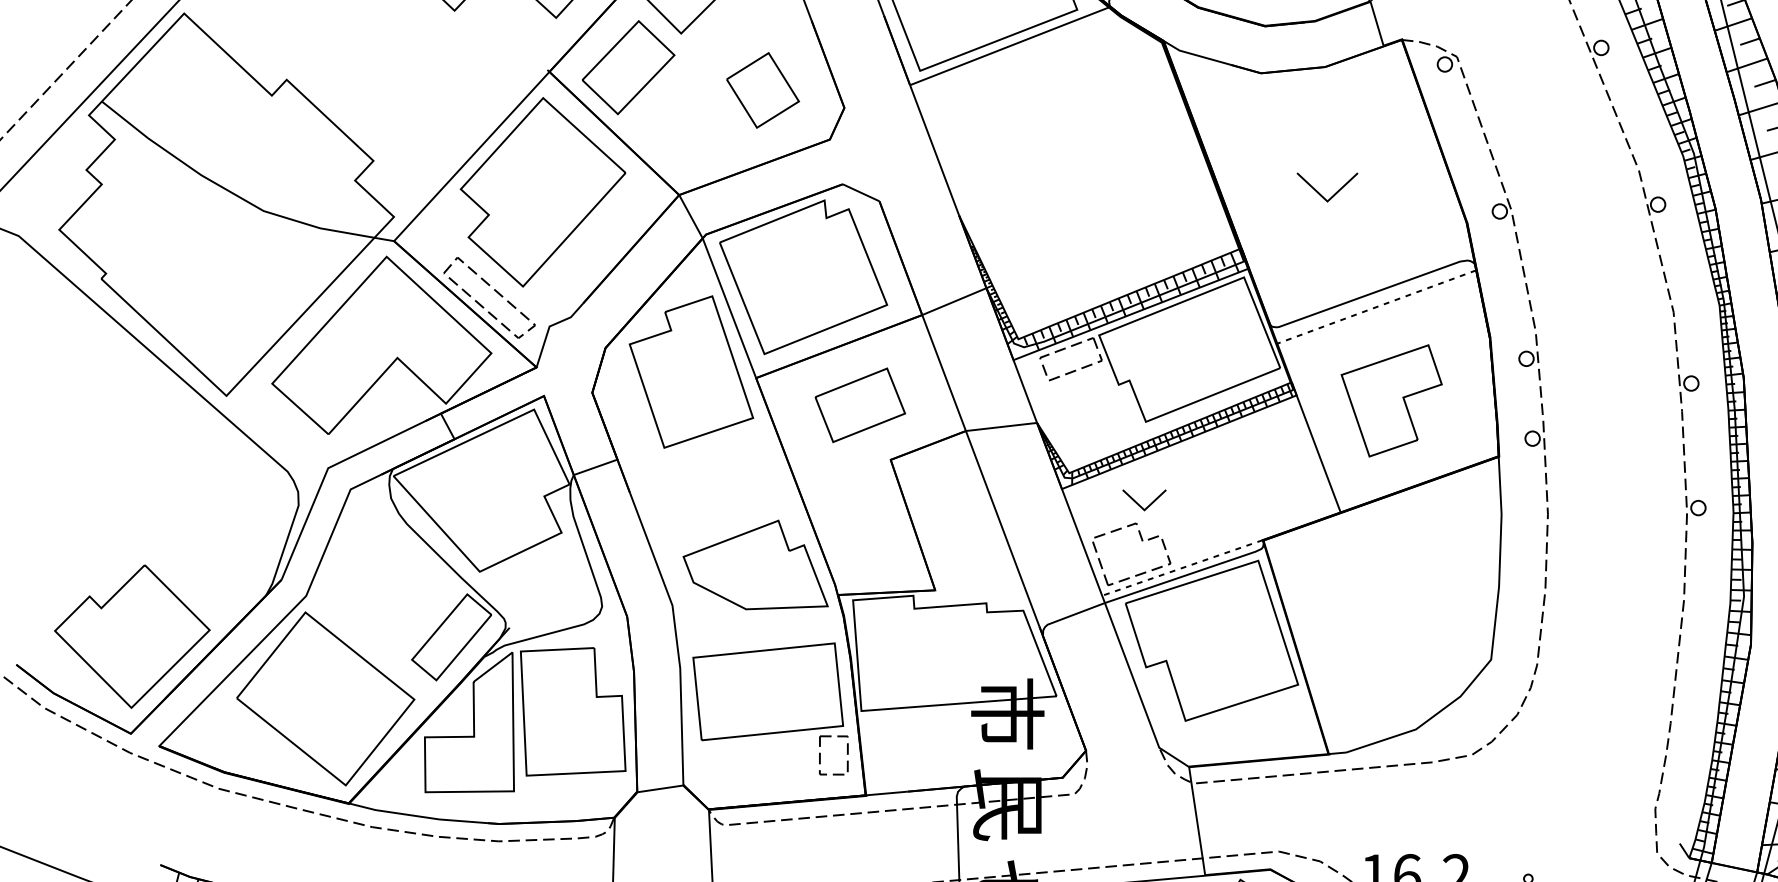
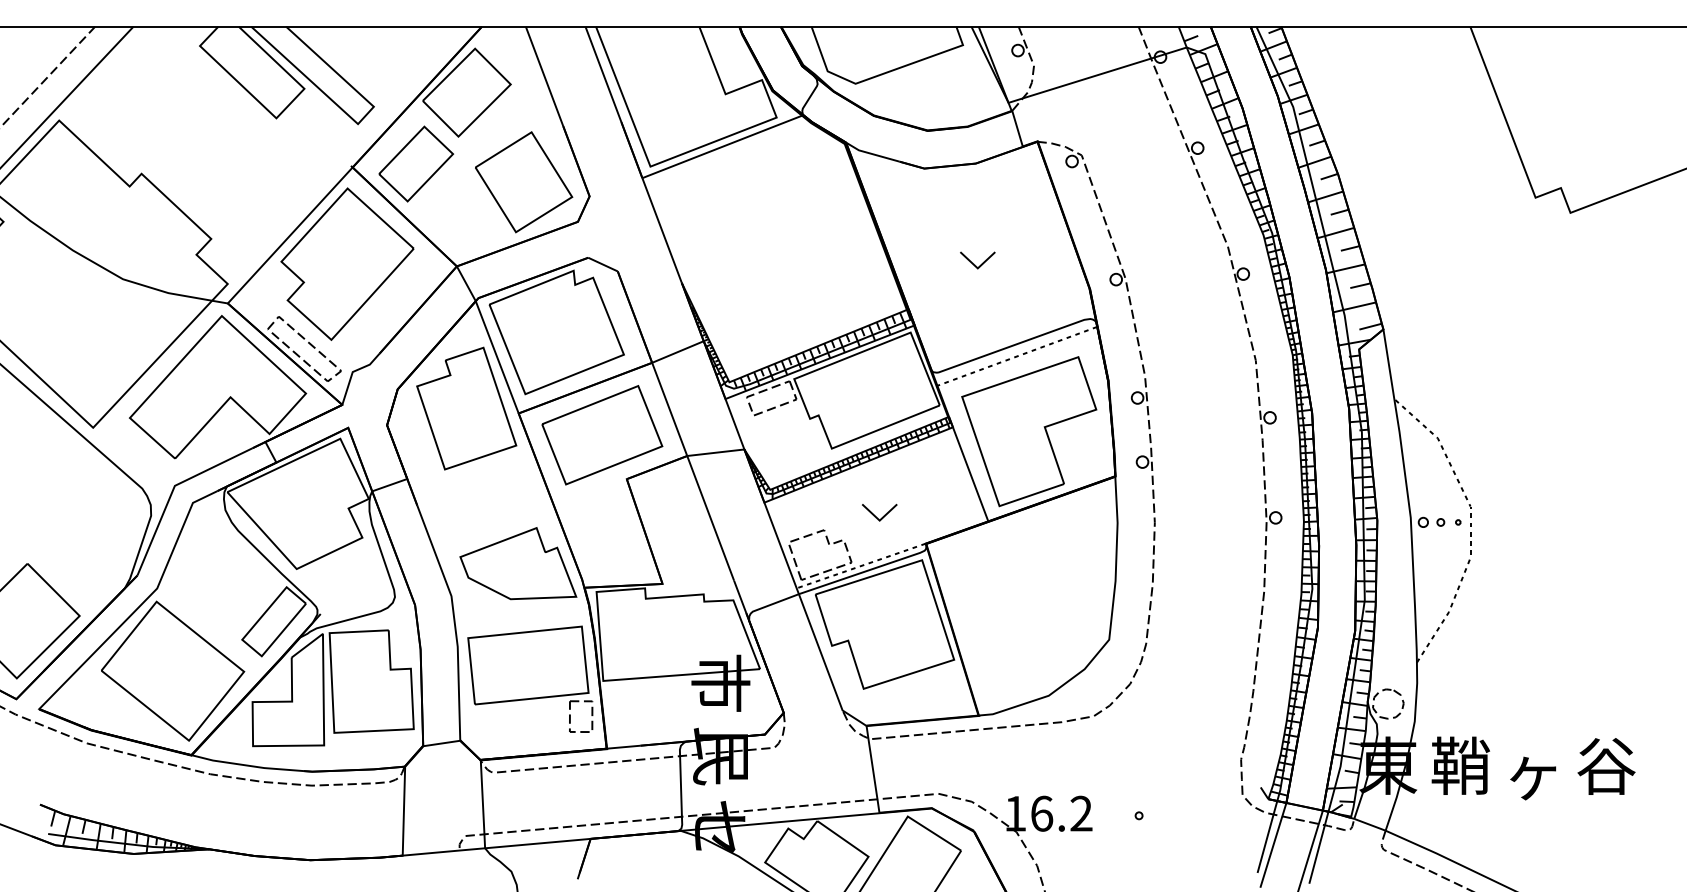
part: (763, 90) -> (524, 182), size x1.67
part: (1327, 187) -> (977, 260), size x0.71
part: (1391, 400) -> (1029, 431), size x1.67
part: (860, 405) -> (602, 435), size x1.67
part: (1144, 500) -> (879, 512), moved

